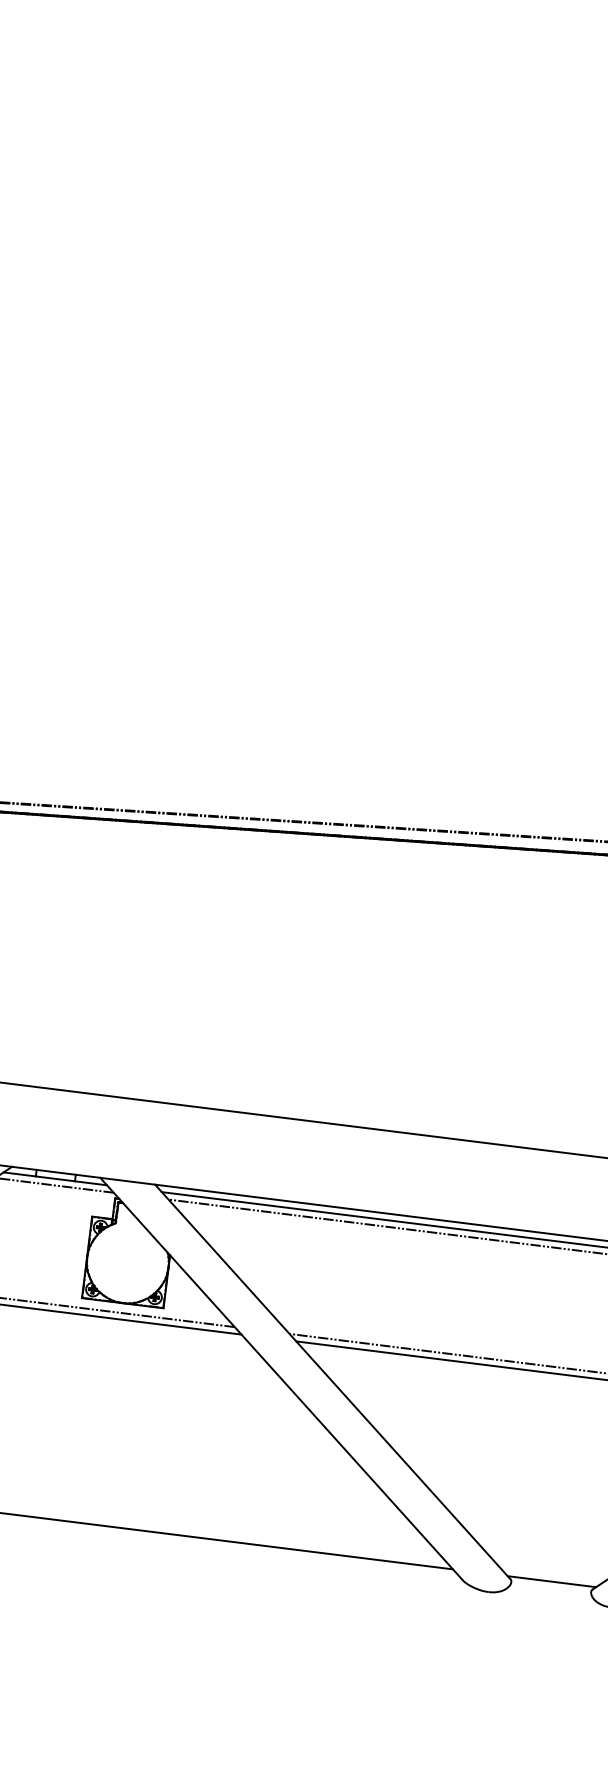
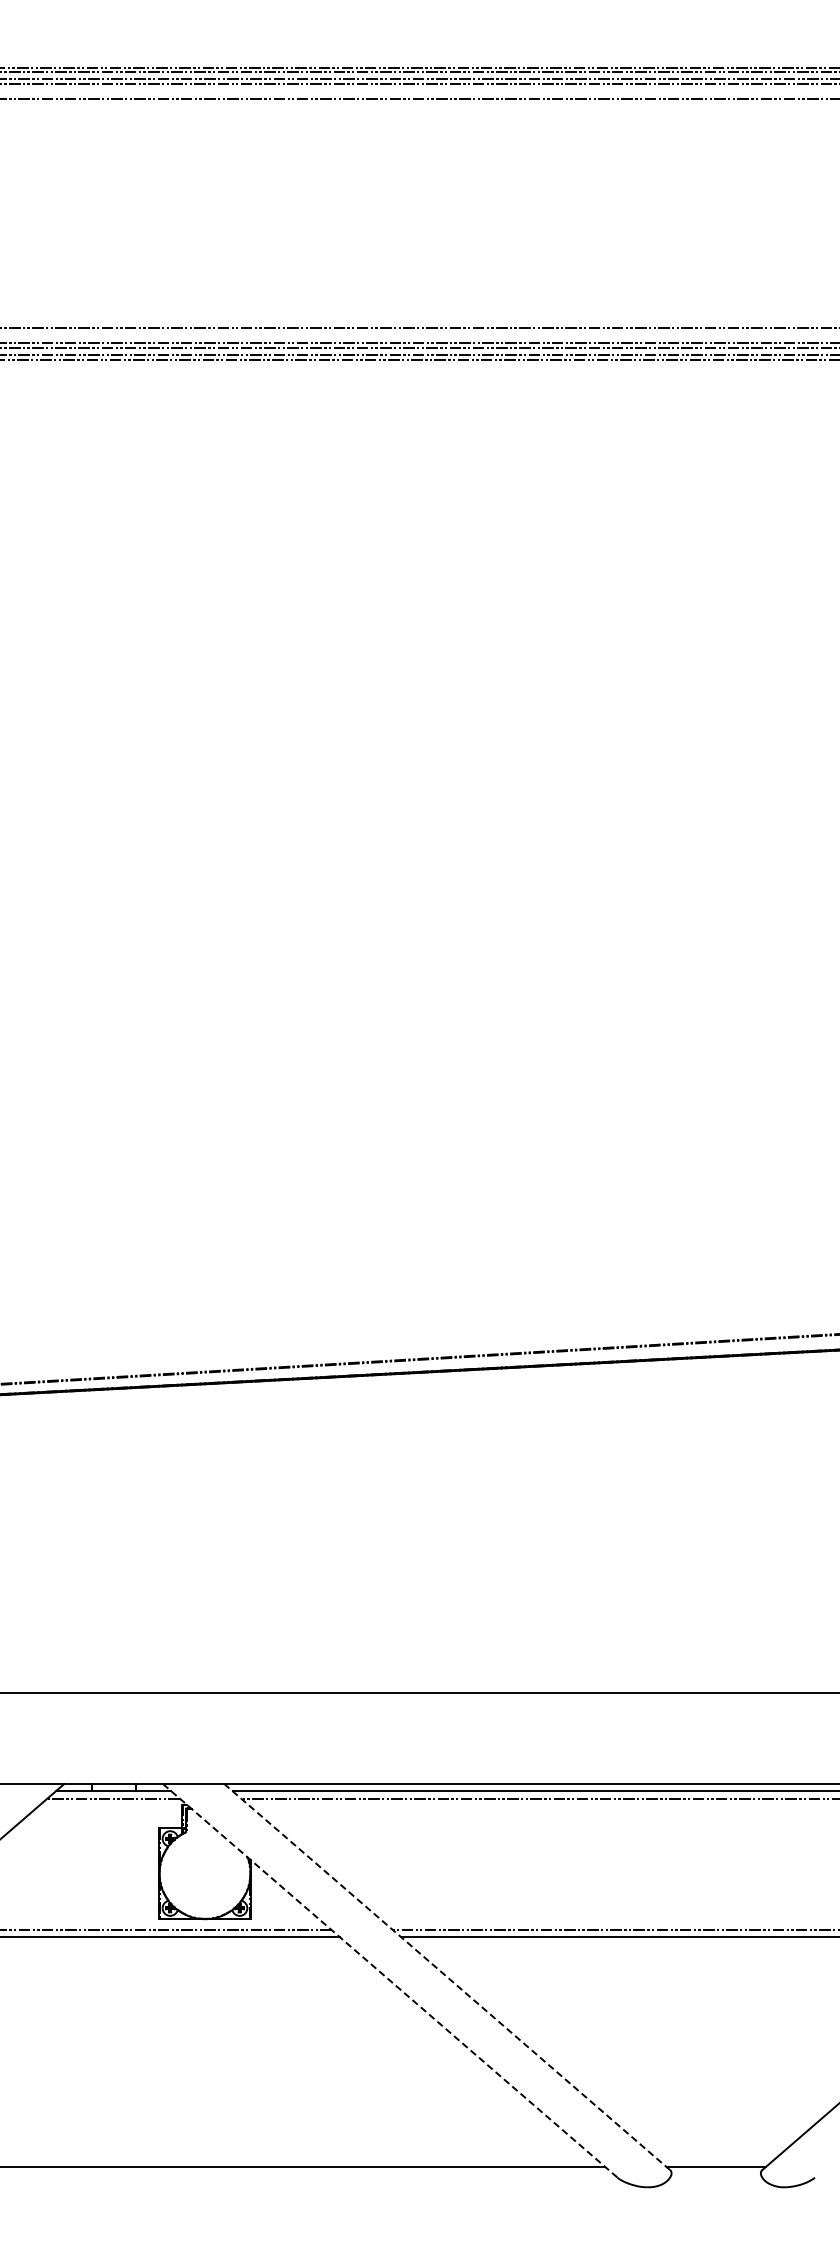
line: (281, 1378) -> (390, 1980), solid -> dashed
line: (332, 1382) -> (447, 1977), solid -> dashed

